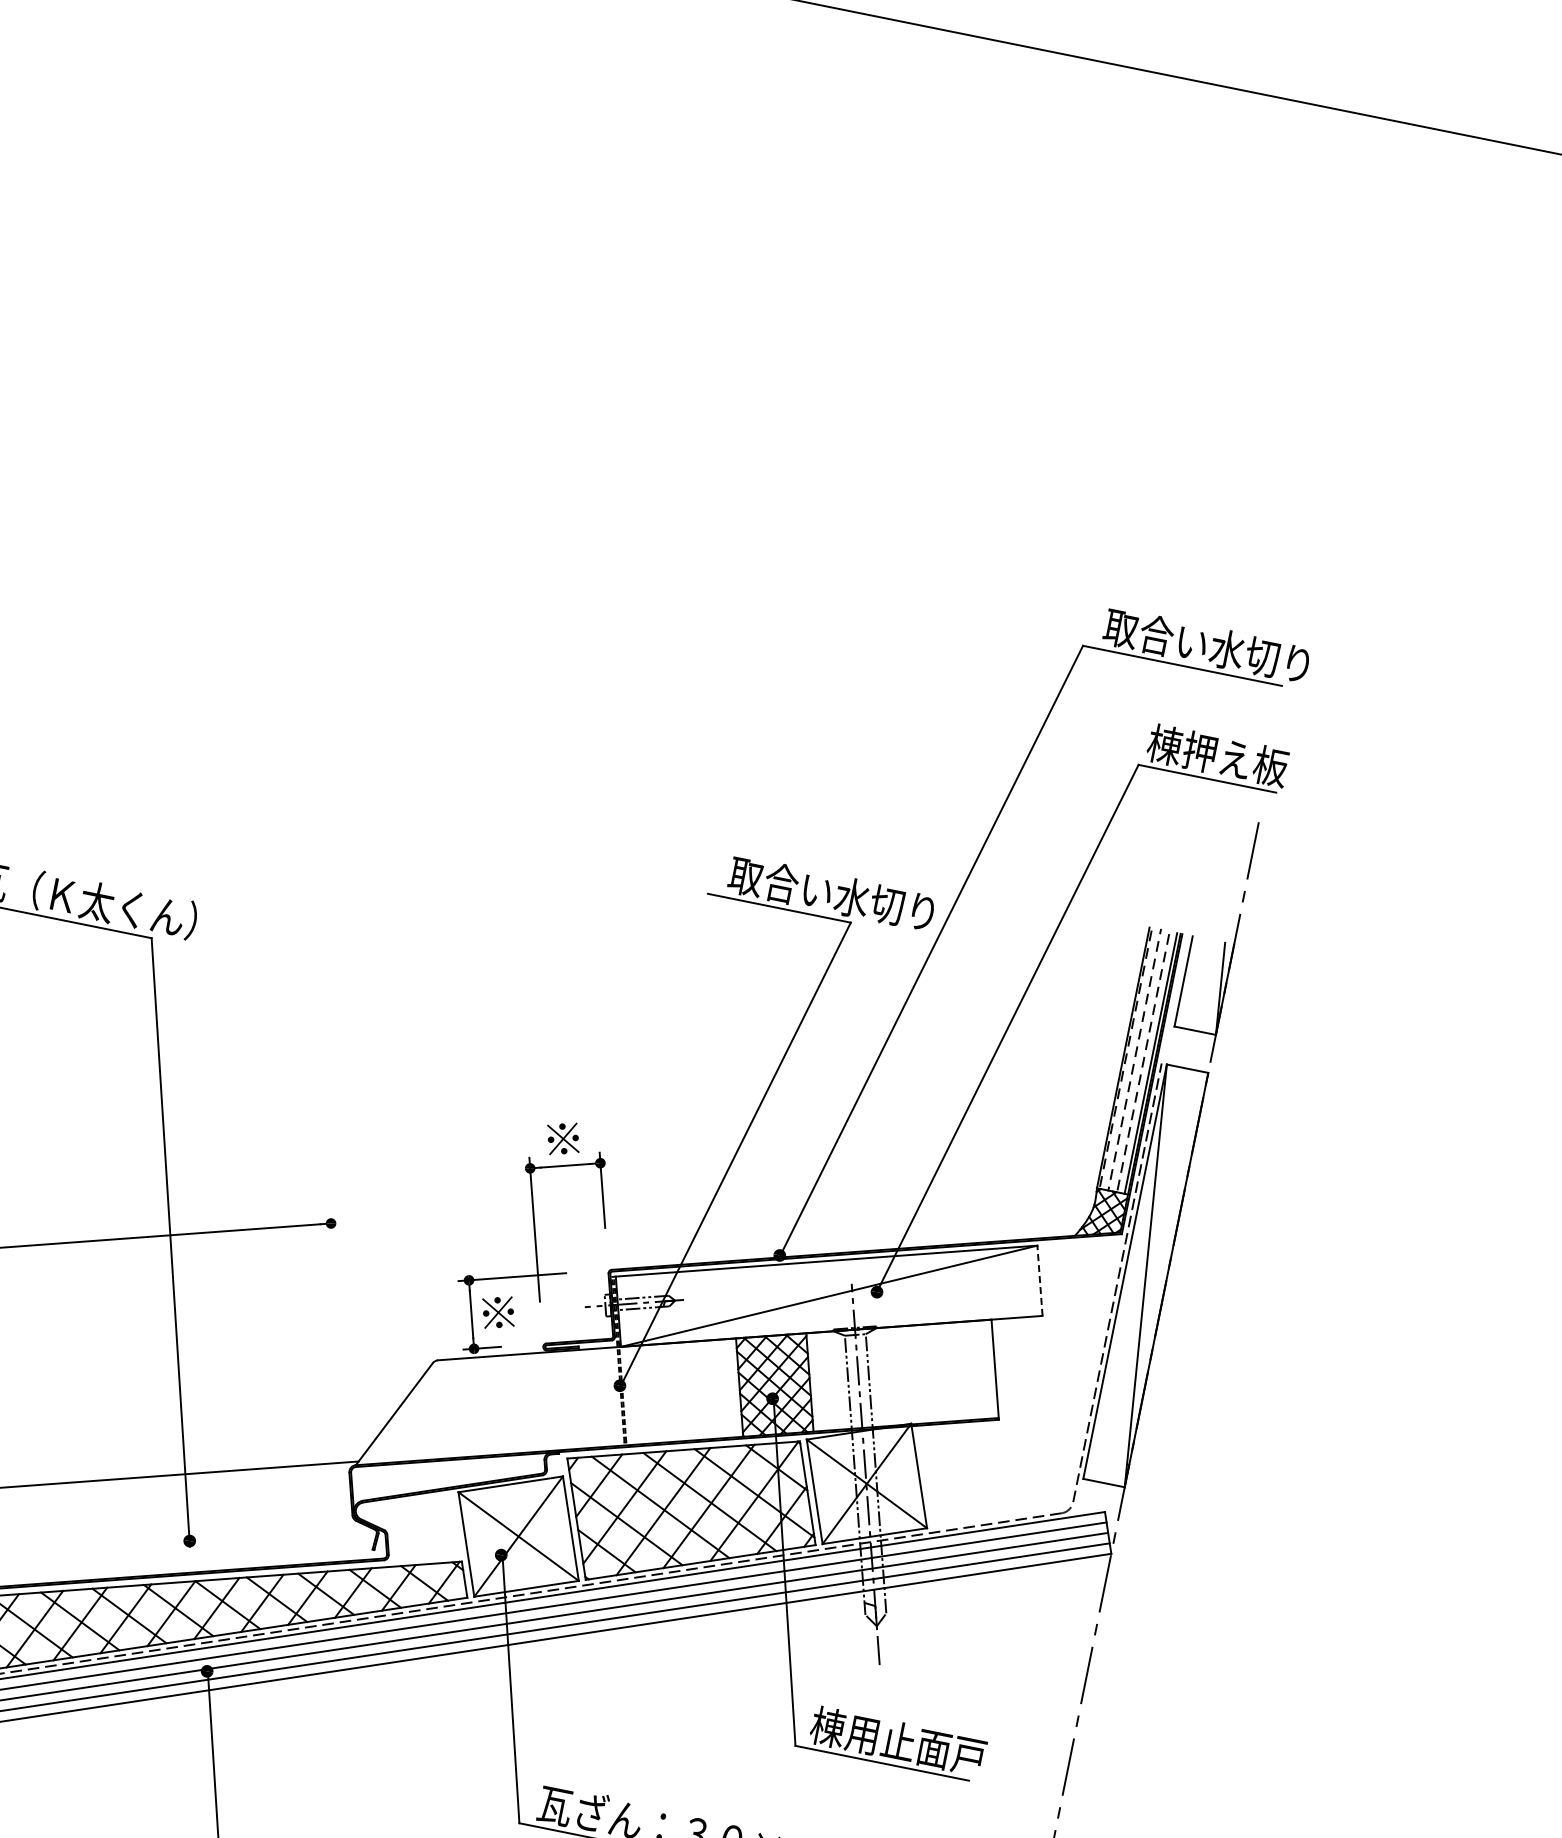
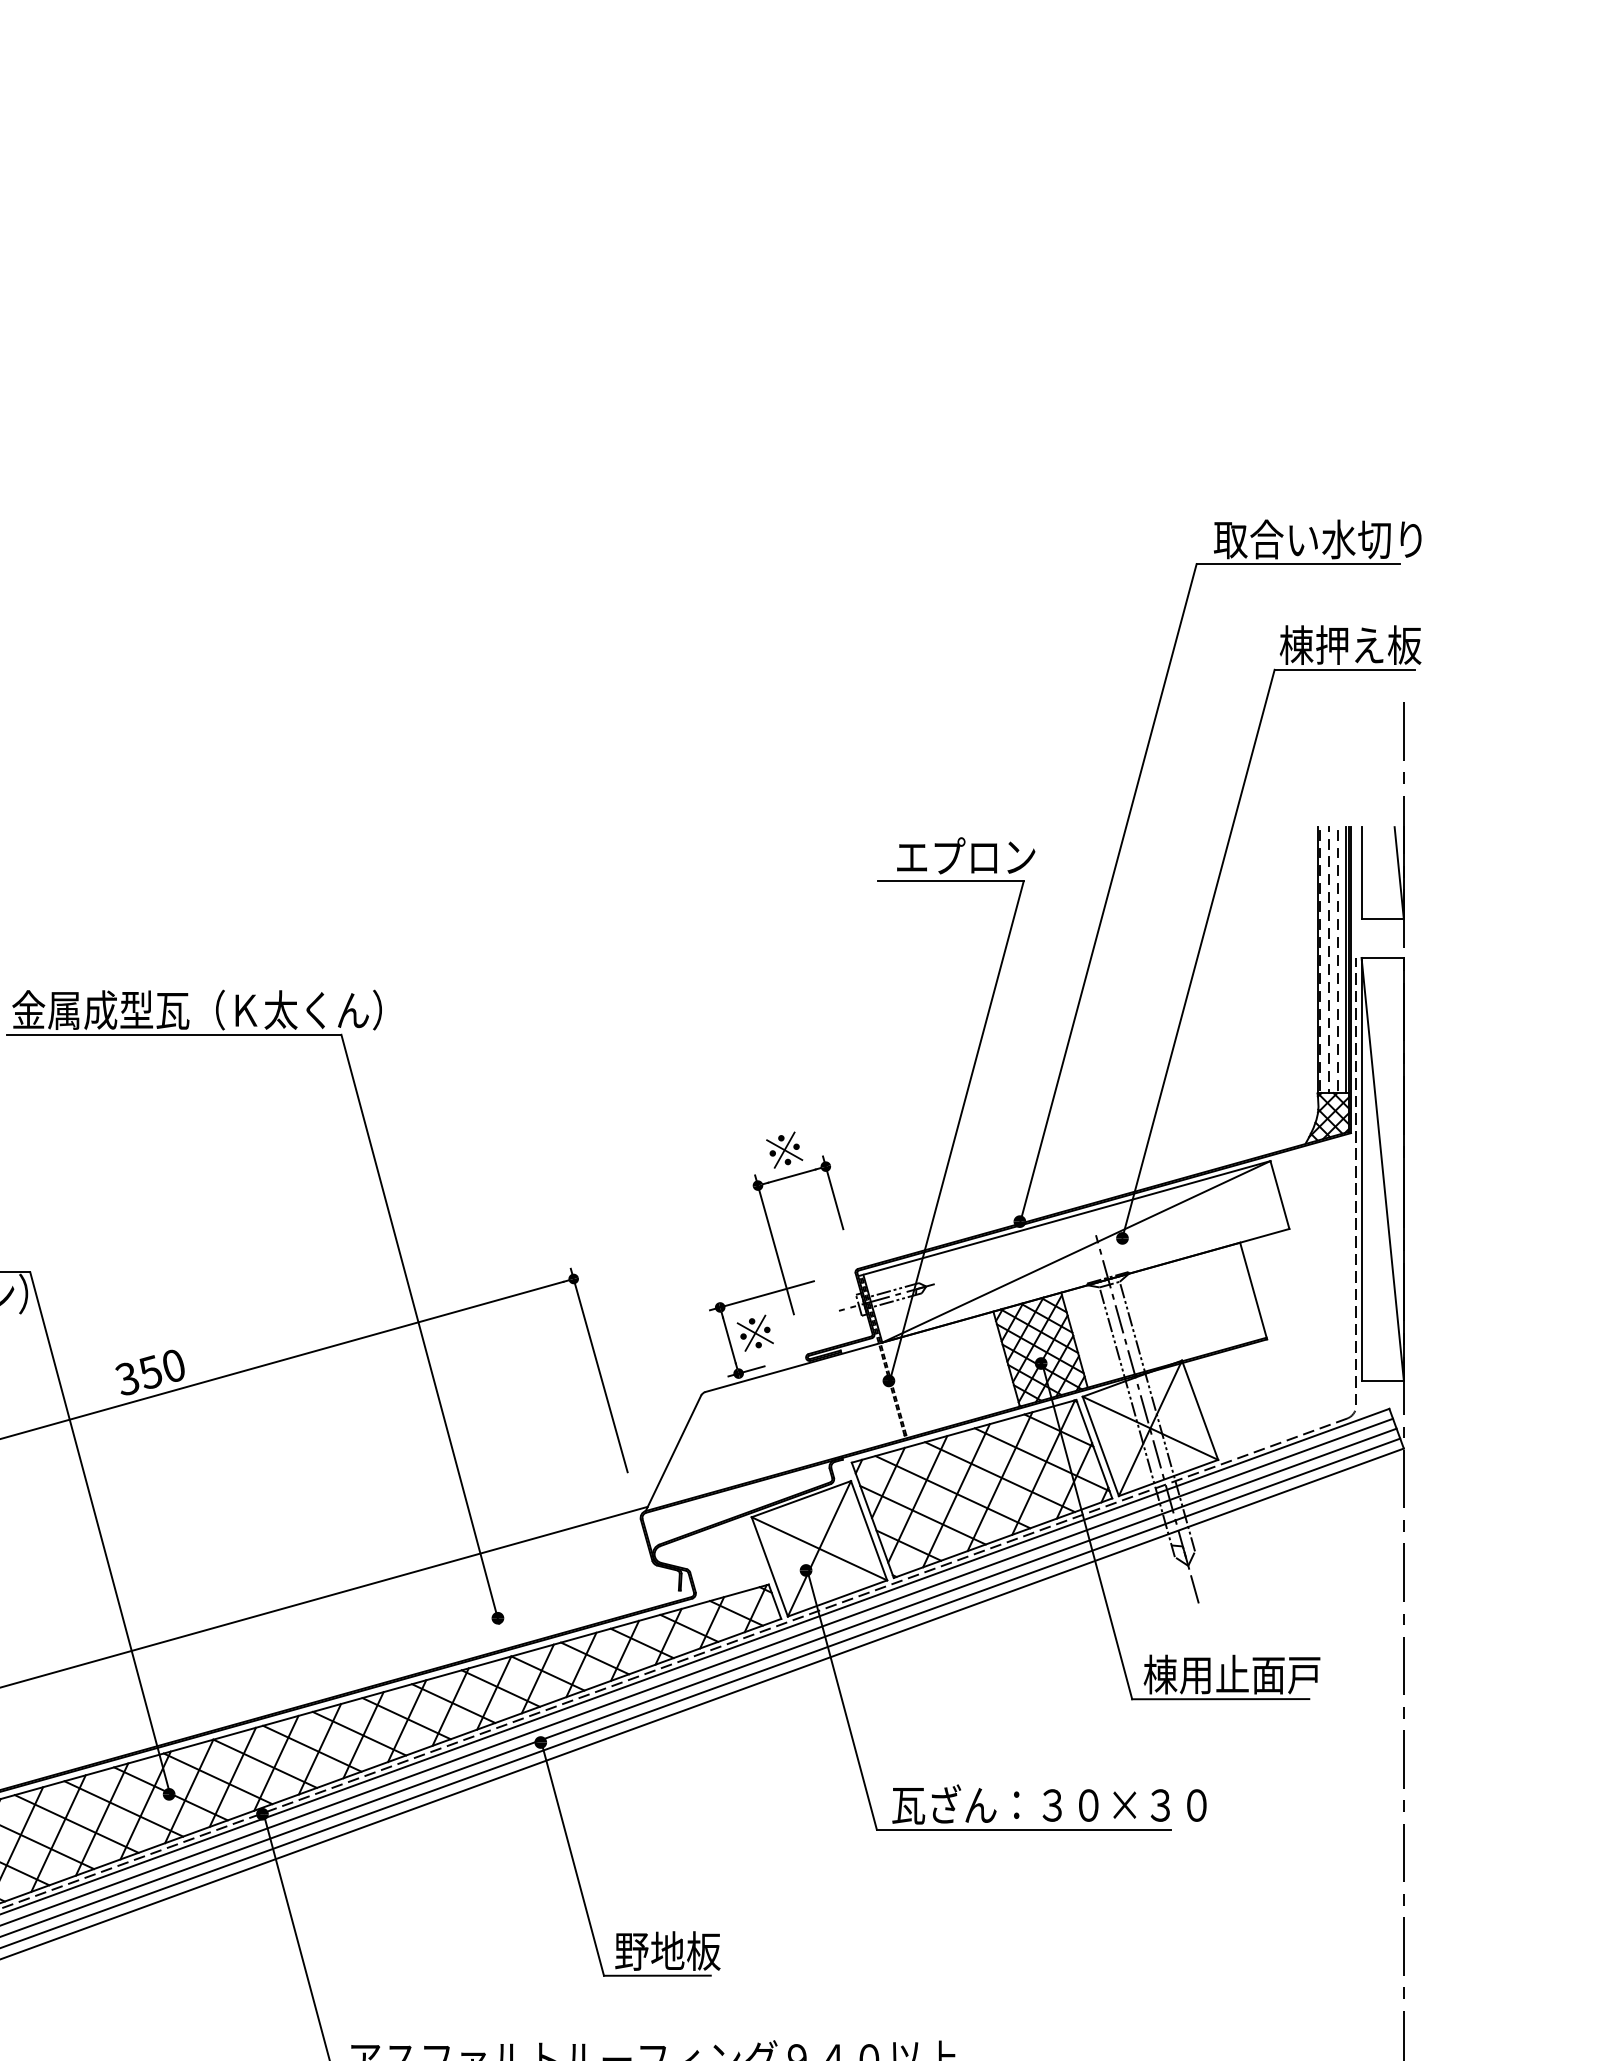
text: (831, 893) -> (998, 856), 取合い水切り -> エプロン
line: (1039, 1280) -> (1279, 1194), dashed -> solid
line: (337, 1318) -> (598, 1370), added

